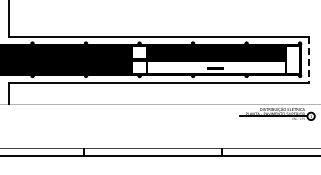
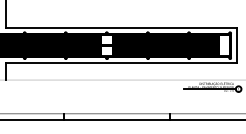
line: (308, 59) -> (236, 45), dashed -> solid
hatch: (216, 66) -> (165, 50), added

